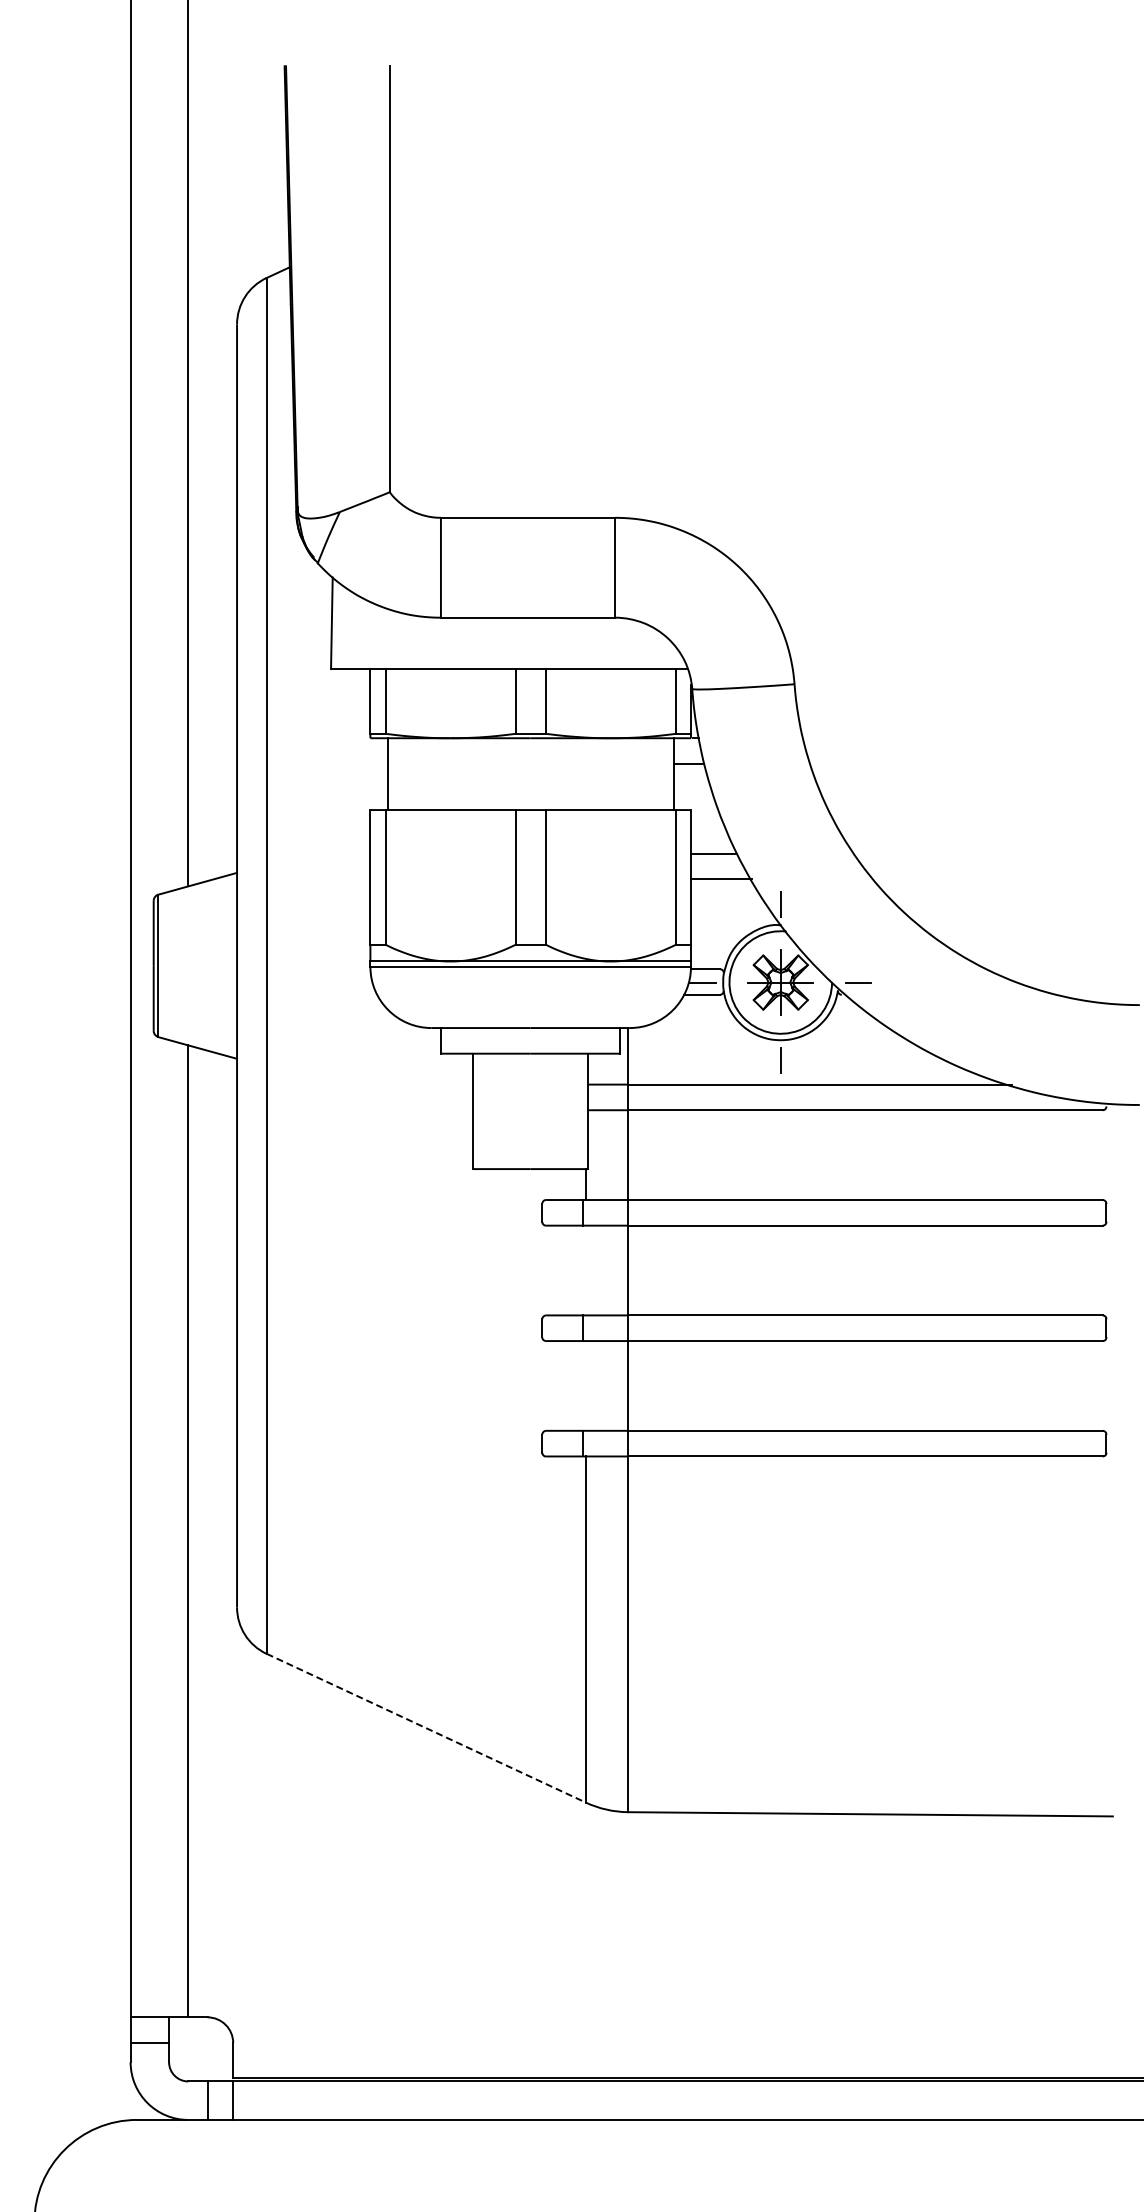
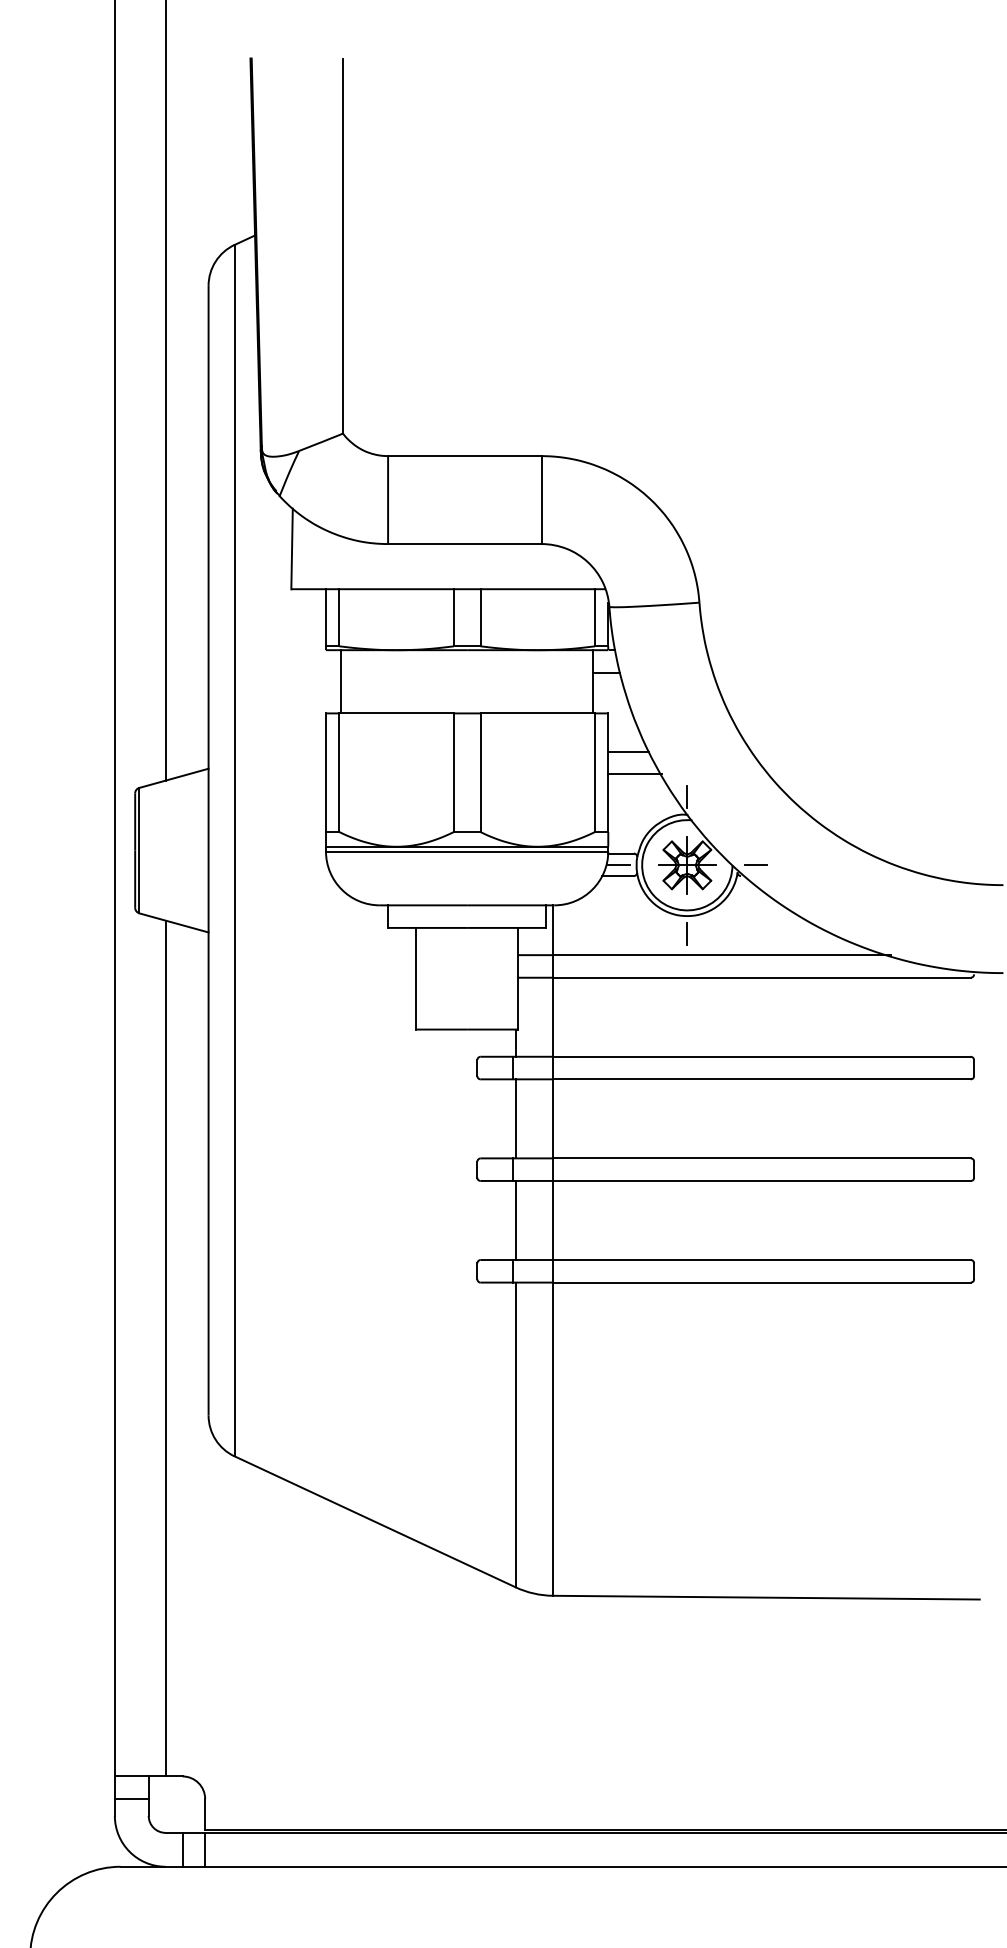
line: (585, 1270) -> (515, 1118), added
line: (585, 1385) -> (515, 1220), added
line: (426, 1728) -> (375, 1522), dashed -> solid

